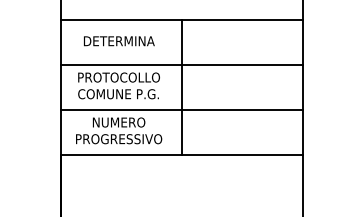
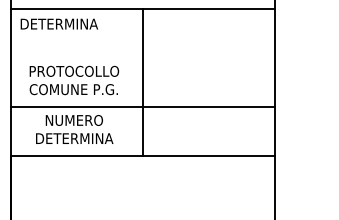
text: (119, 41) -> (59, 24), moved
line: (182, 64) -> (143, 57), removed
text: (119, 139) -> (74, 139), PROGRESSIVO -> DETERMINA

